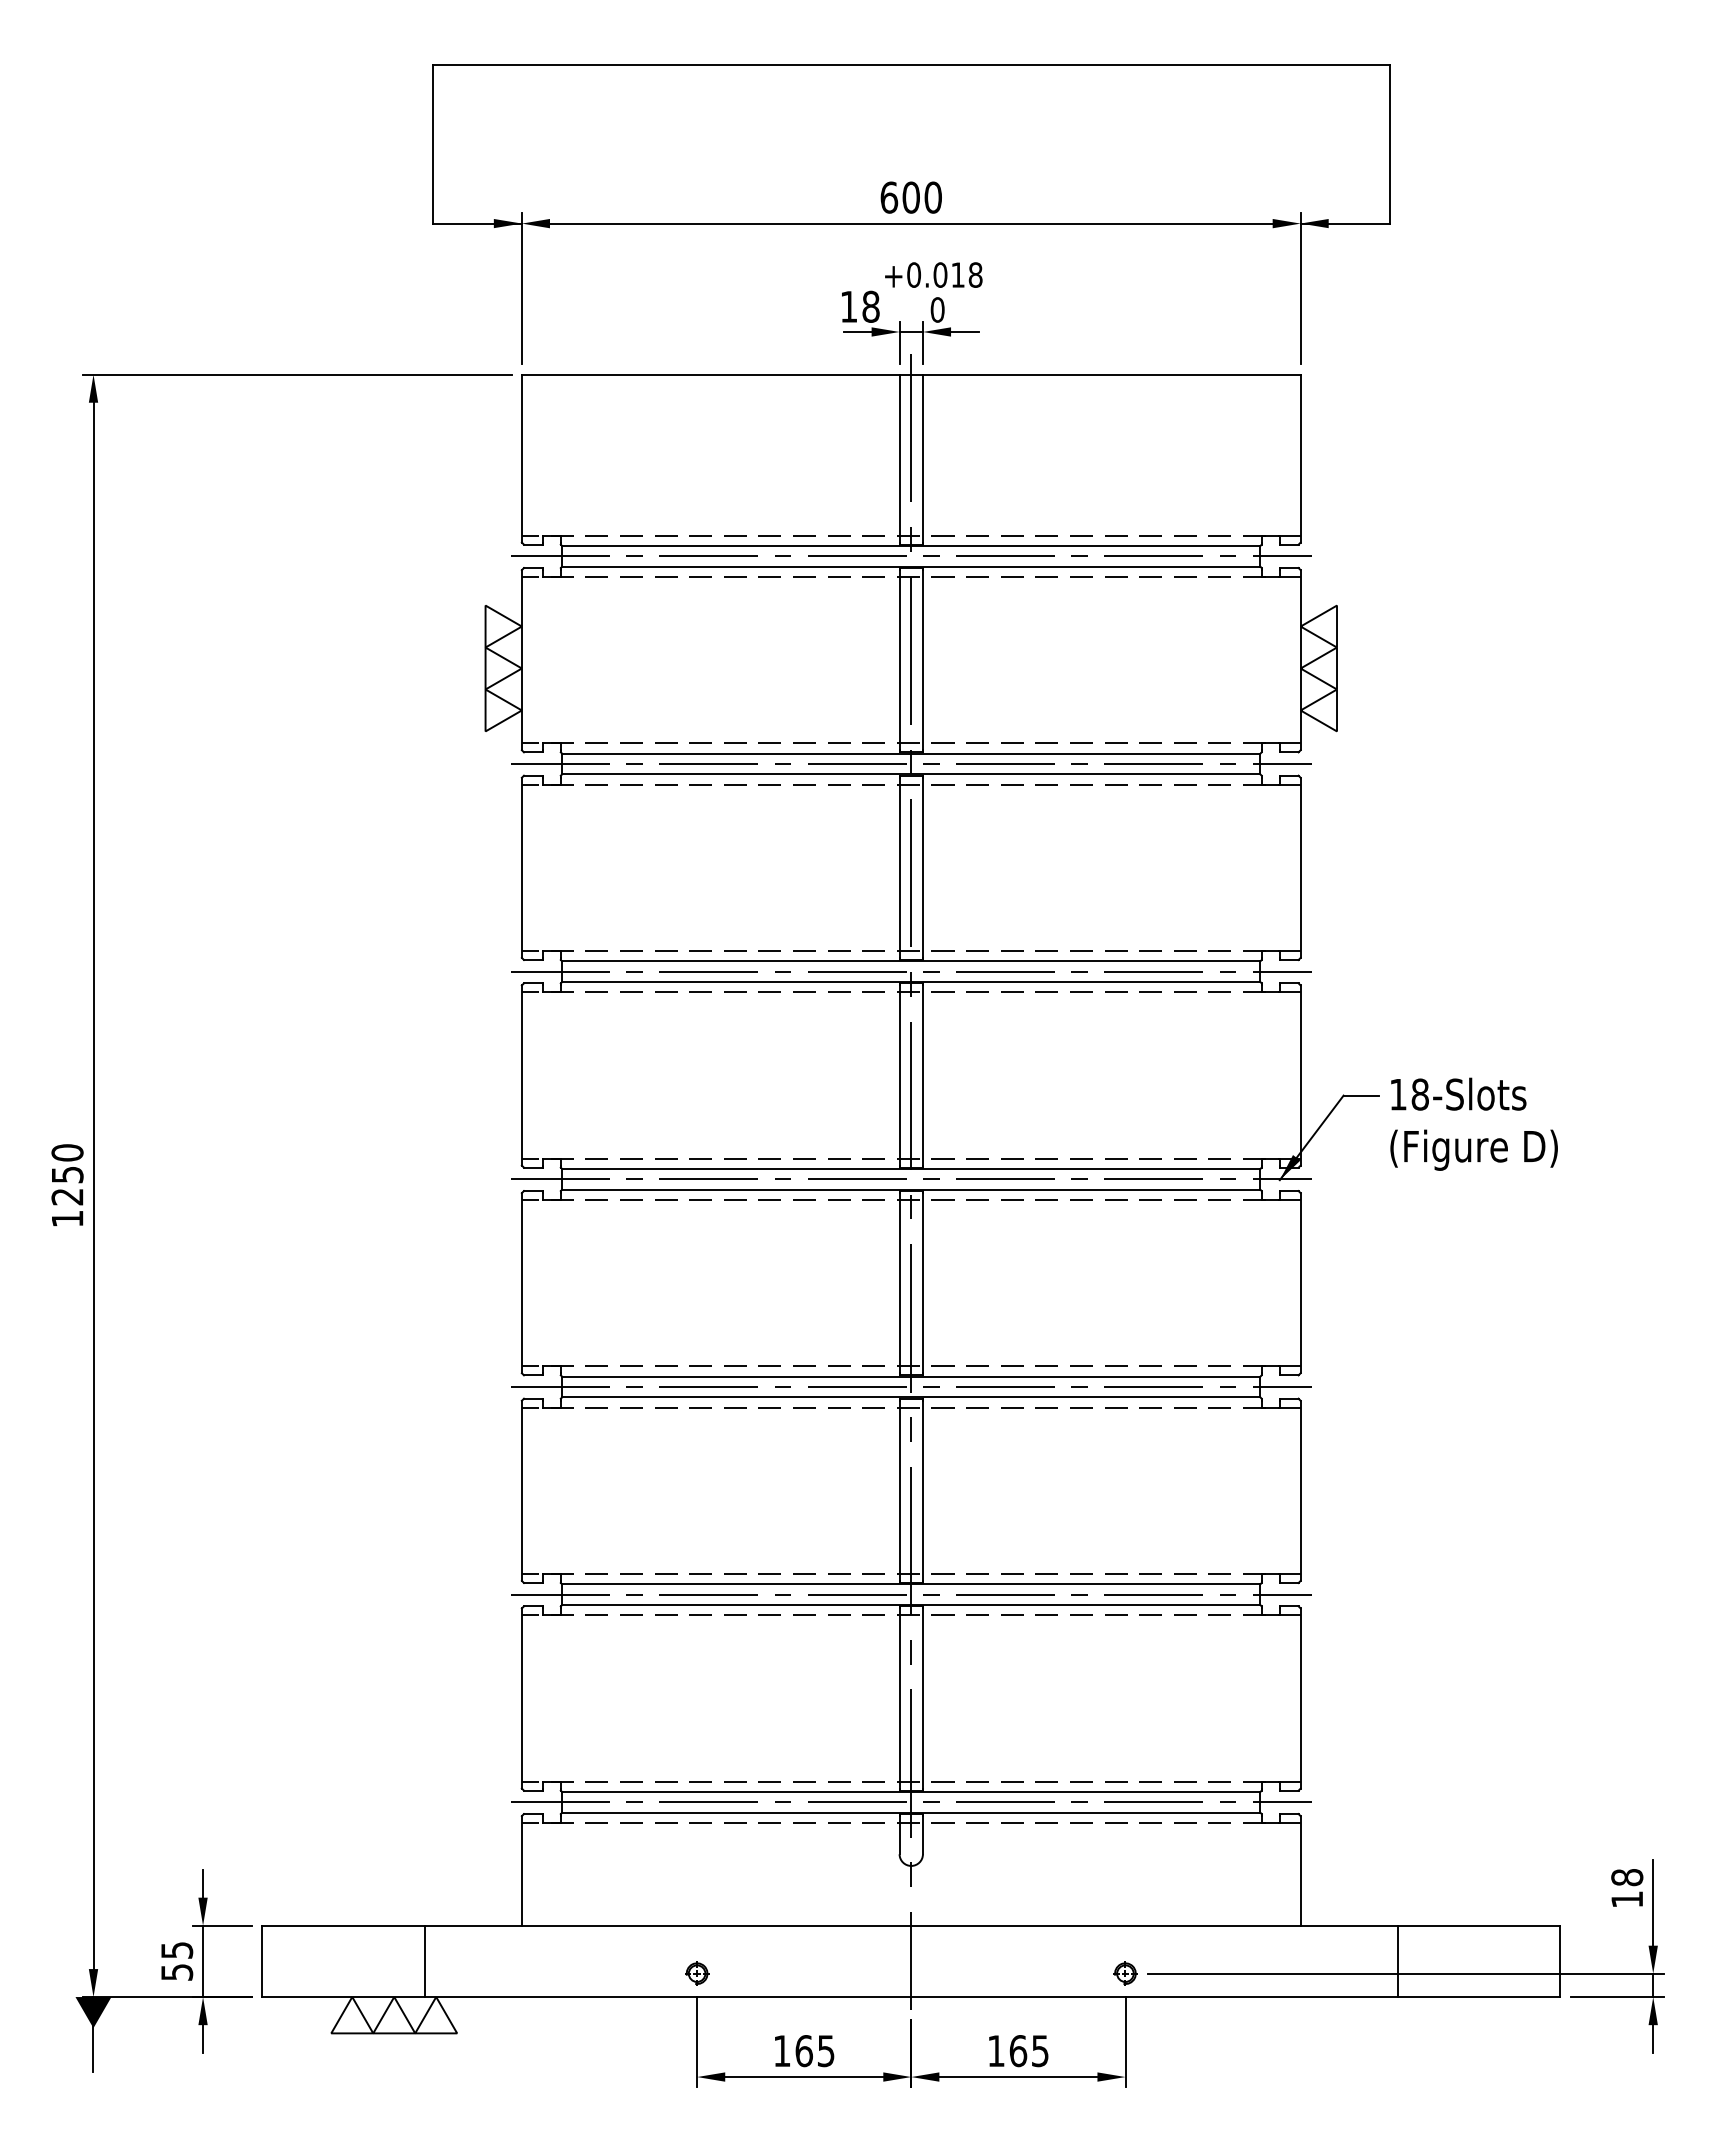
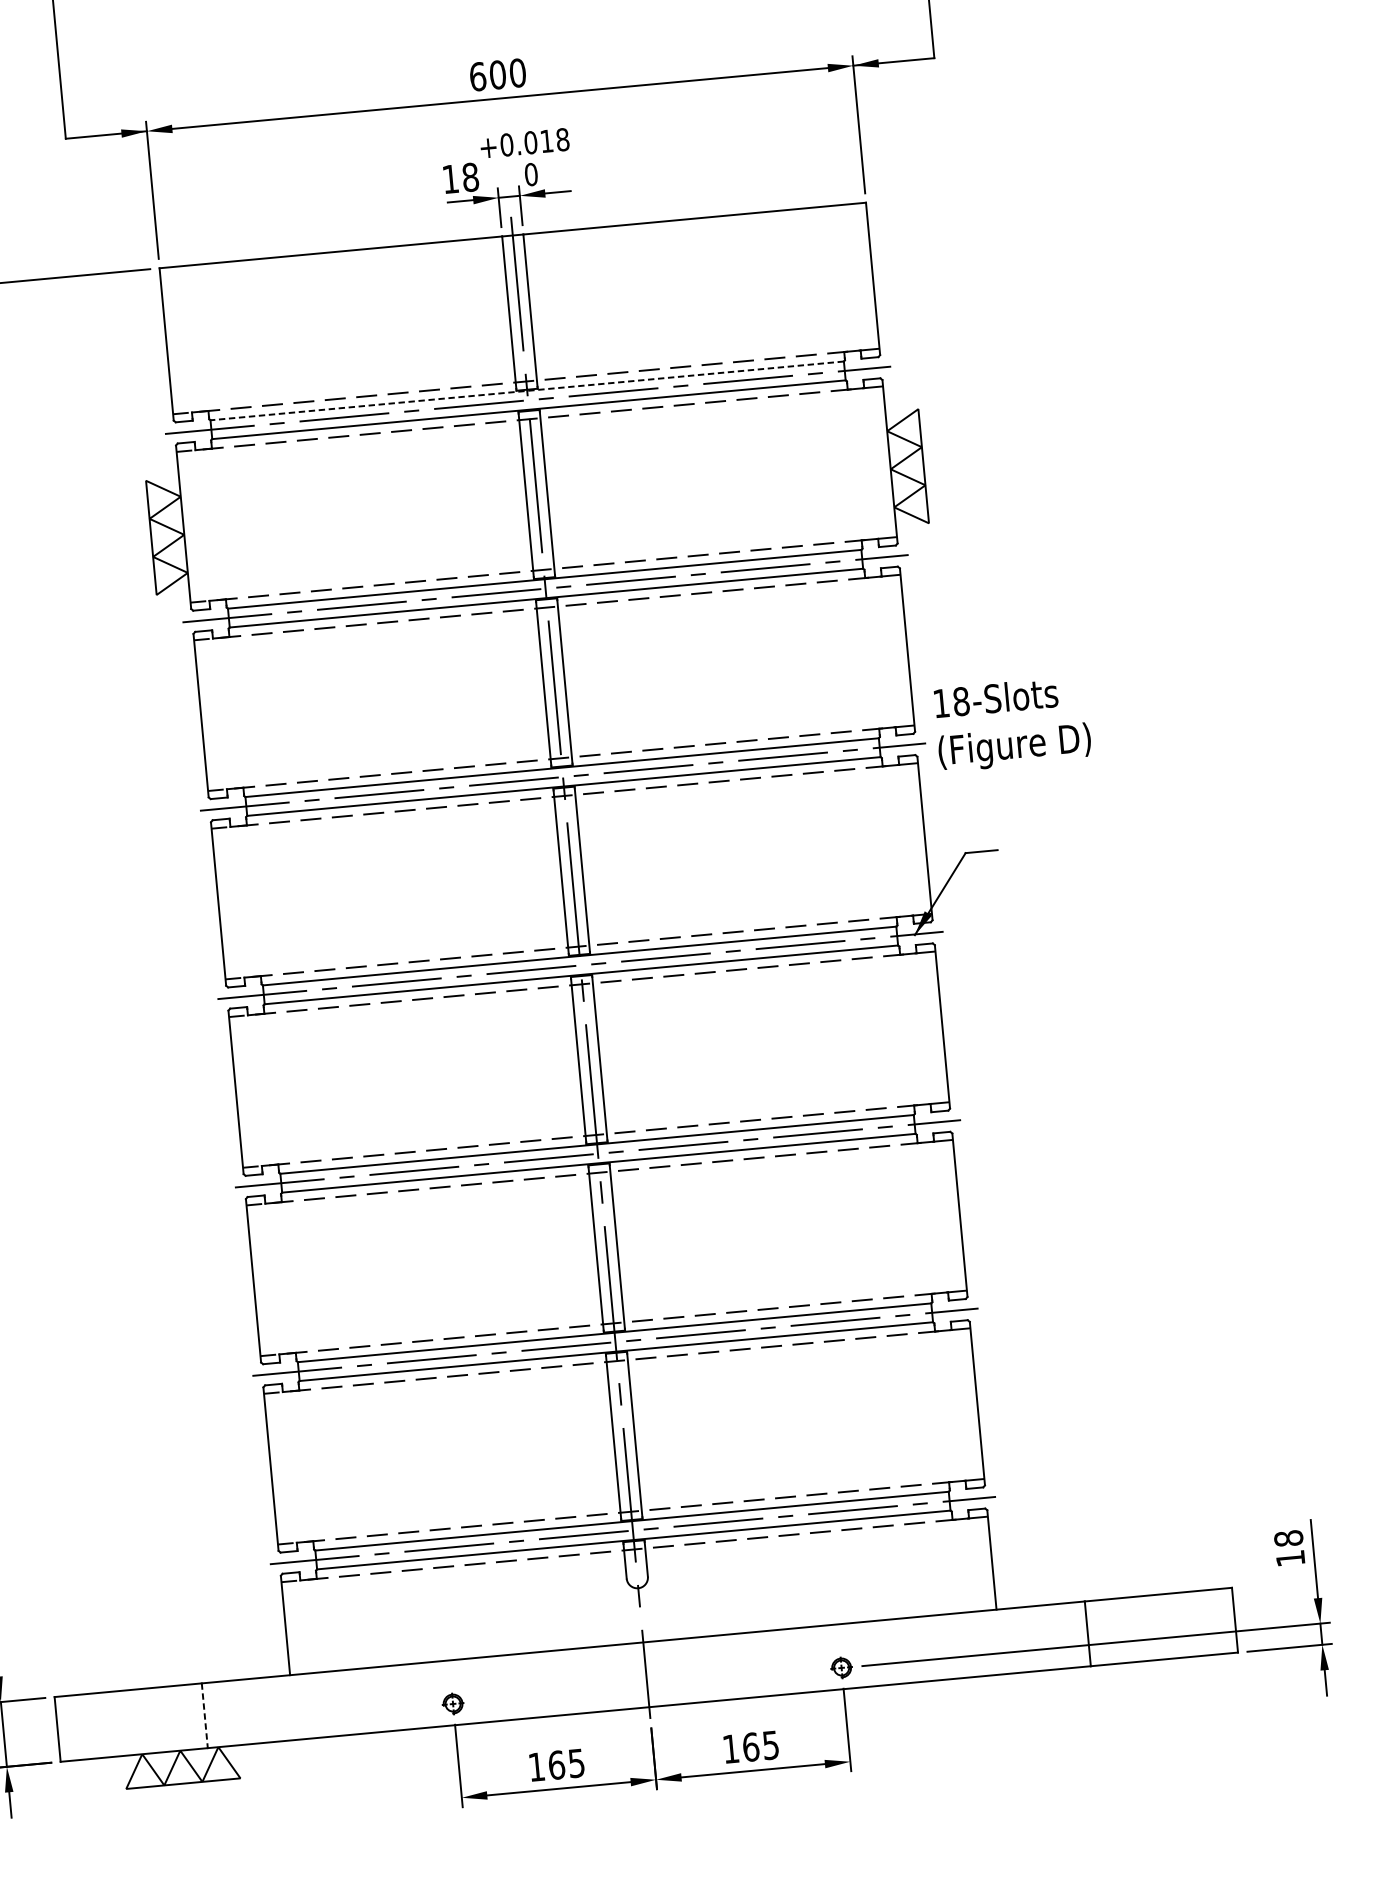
line: (910, 545) -> (526, 390), solid -> dashed
text: (1473, 1123) -> (1012, 723), moved
line: (424, 1961) -> (204, 1715), solid -> dashed

